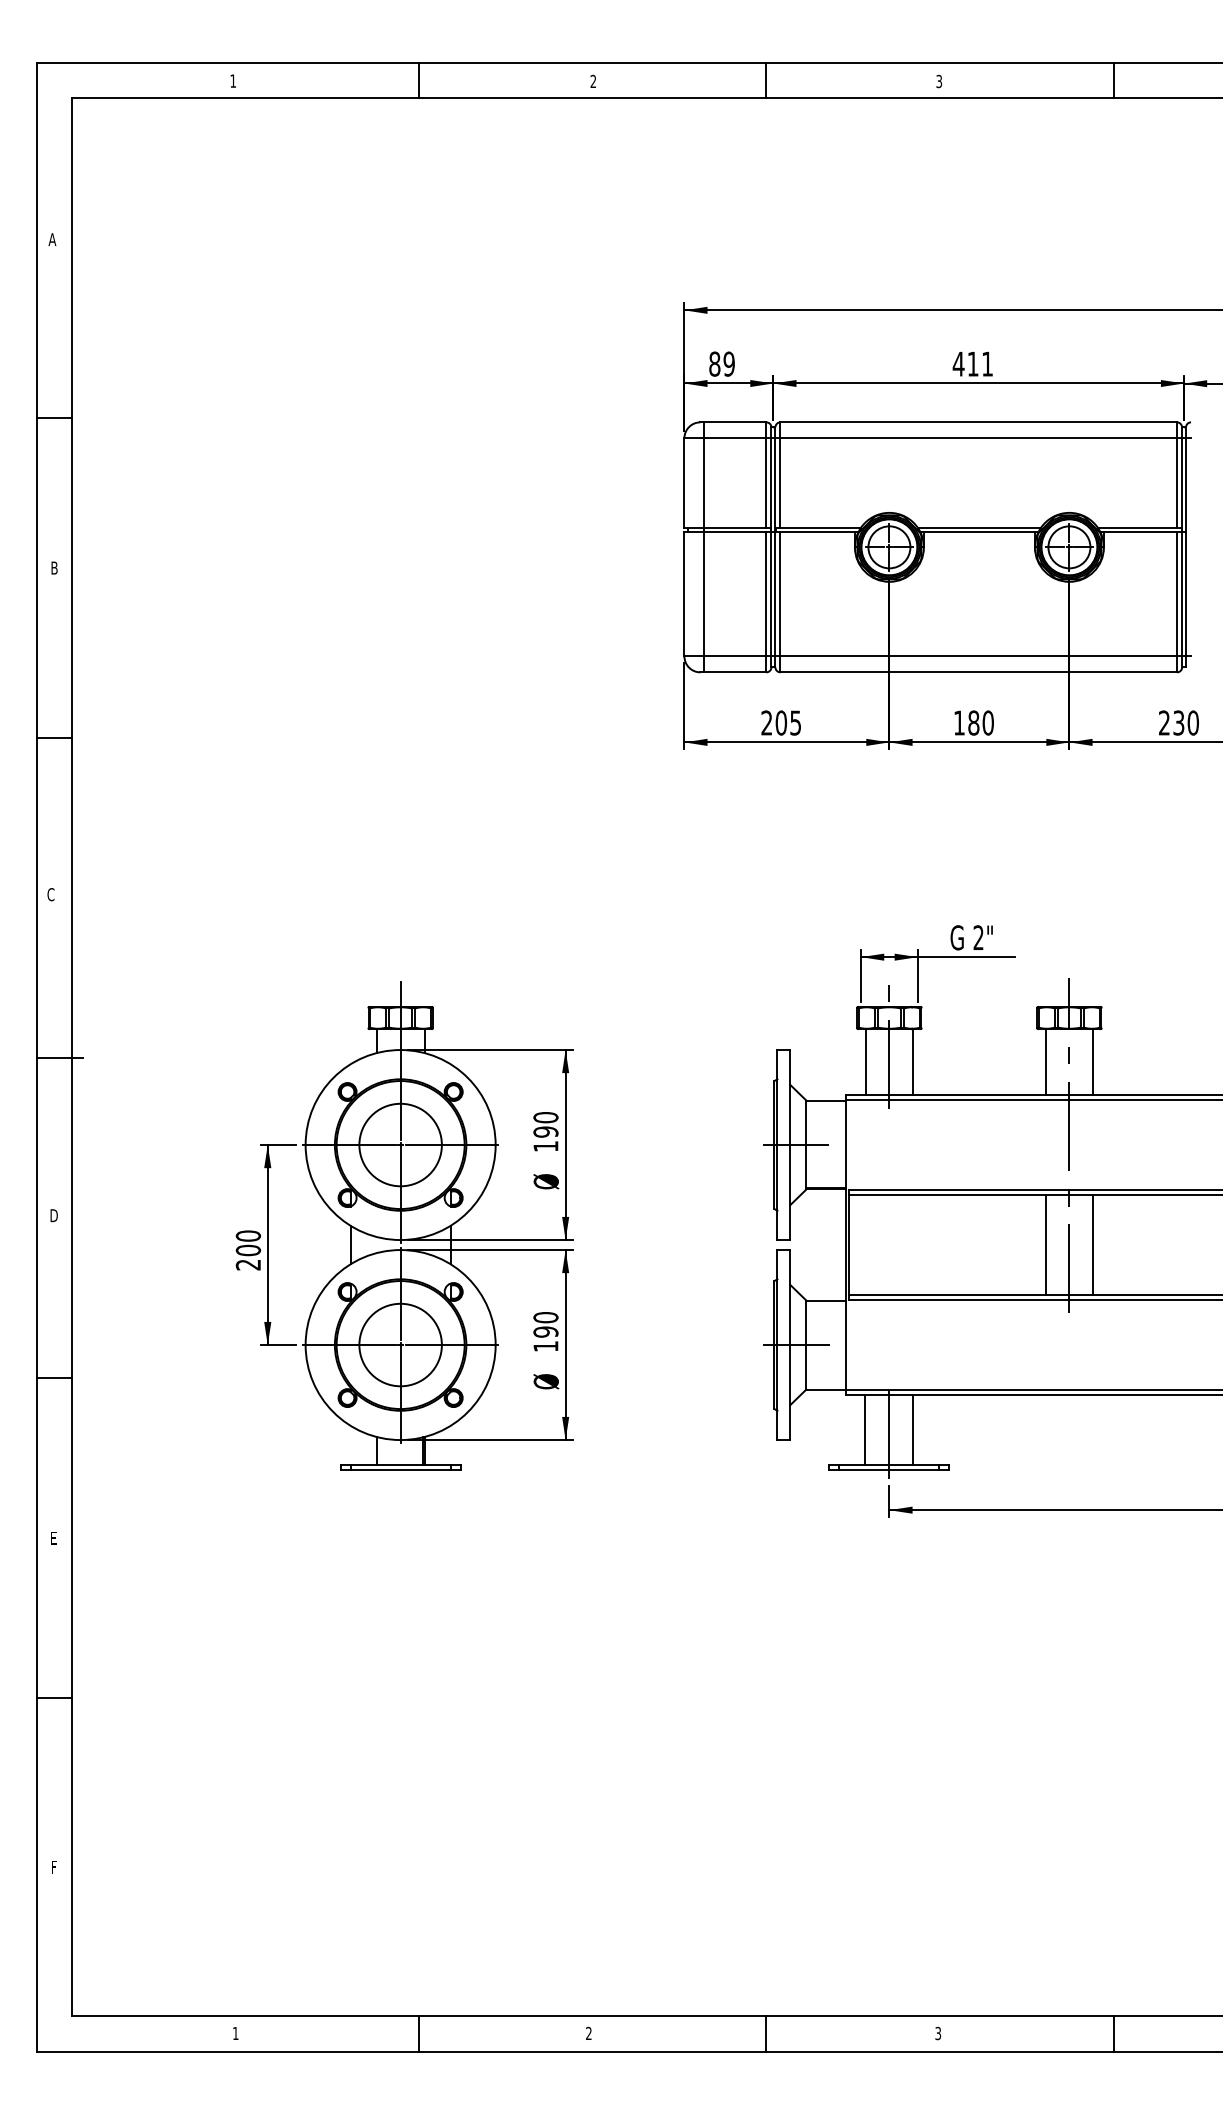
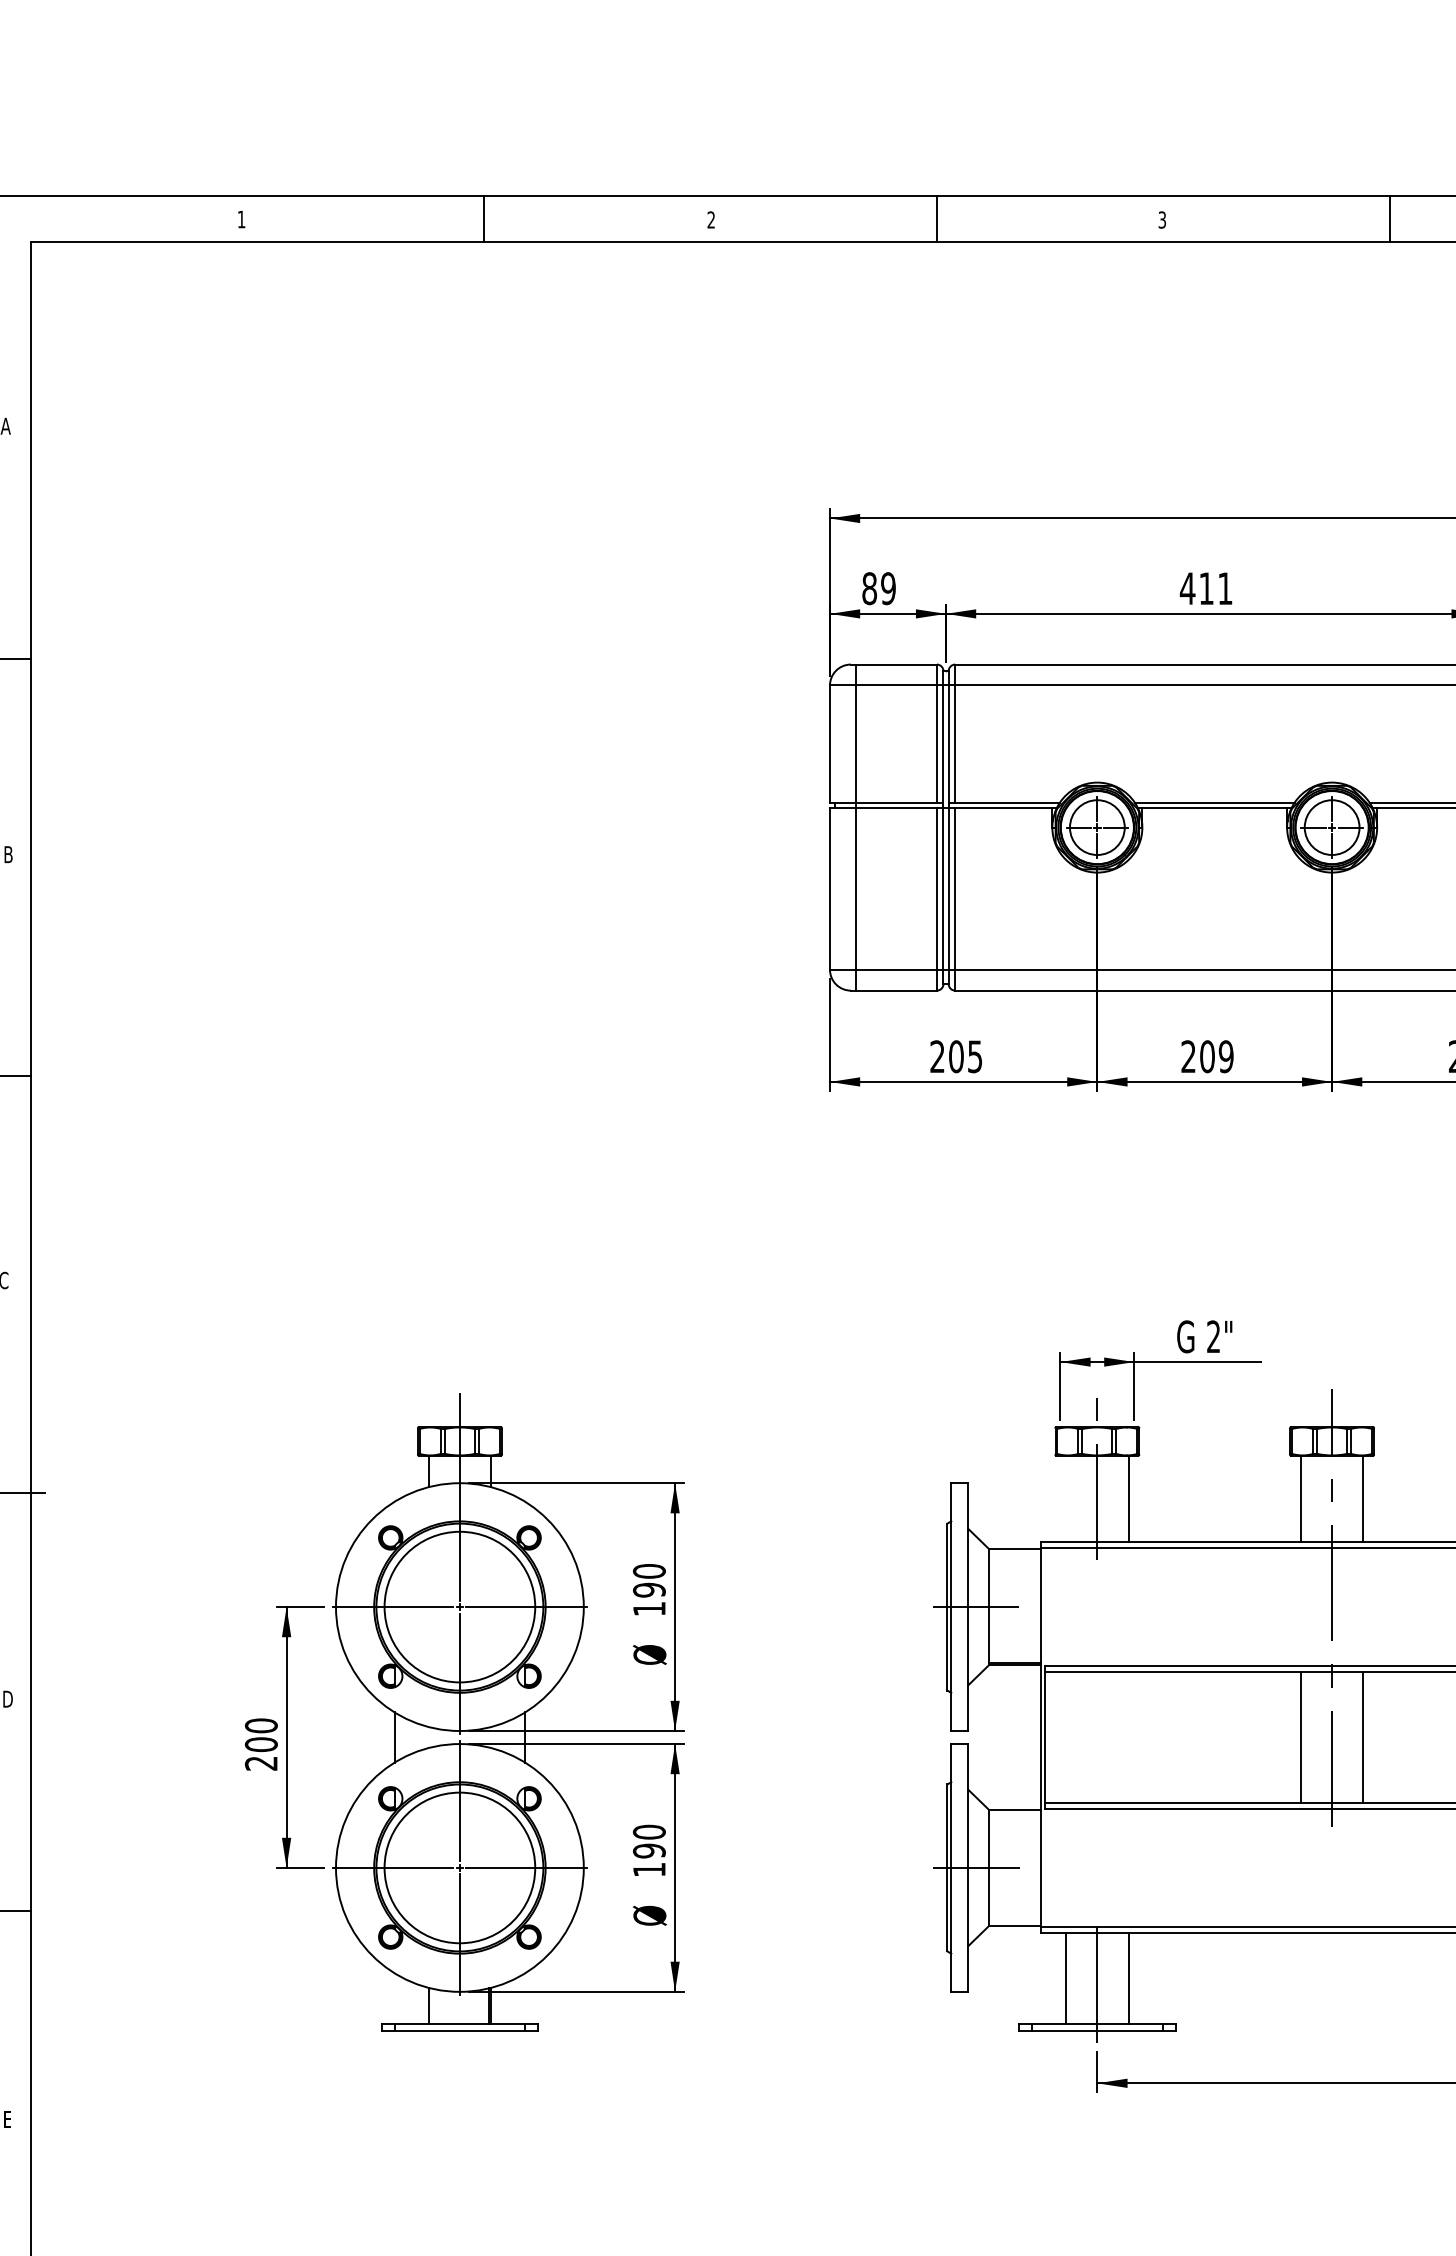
text: (973, 722) -> (1207, 1056), 180 -> 209
line: (865, 1062) -> (1066, 1499), removed
circle: (400, 1144) -> (459, 1606), size x1.4
circle: (400, 1344) -> (459, 1867), size x1.4

